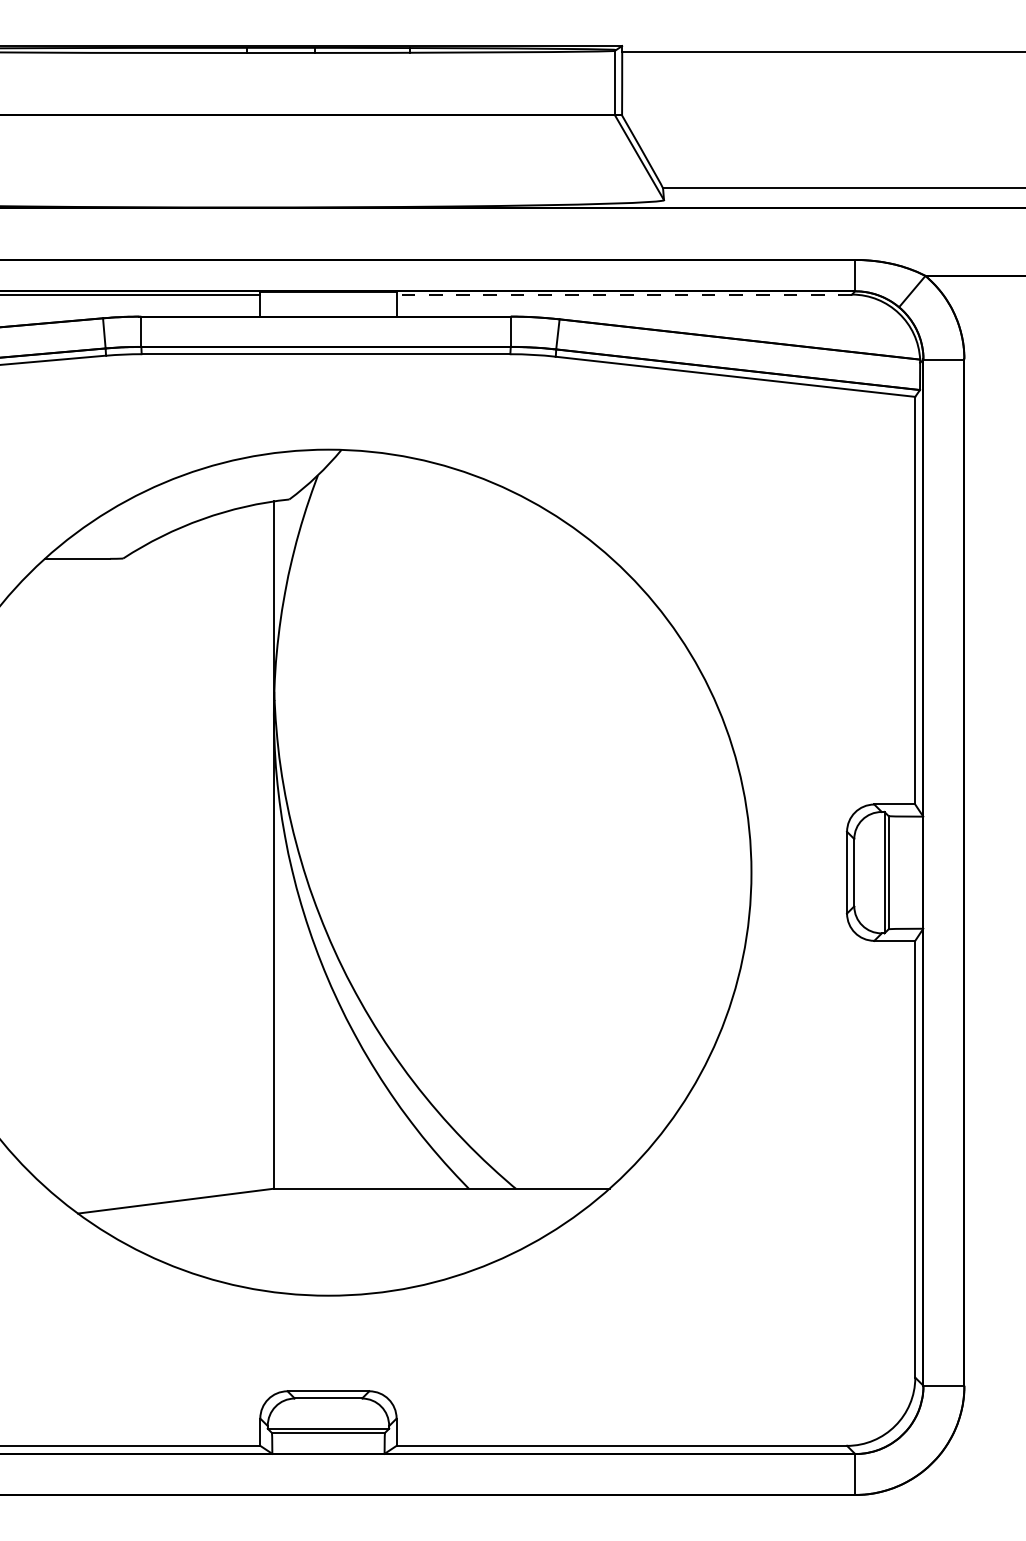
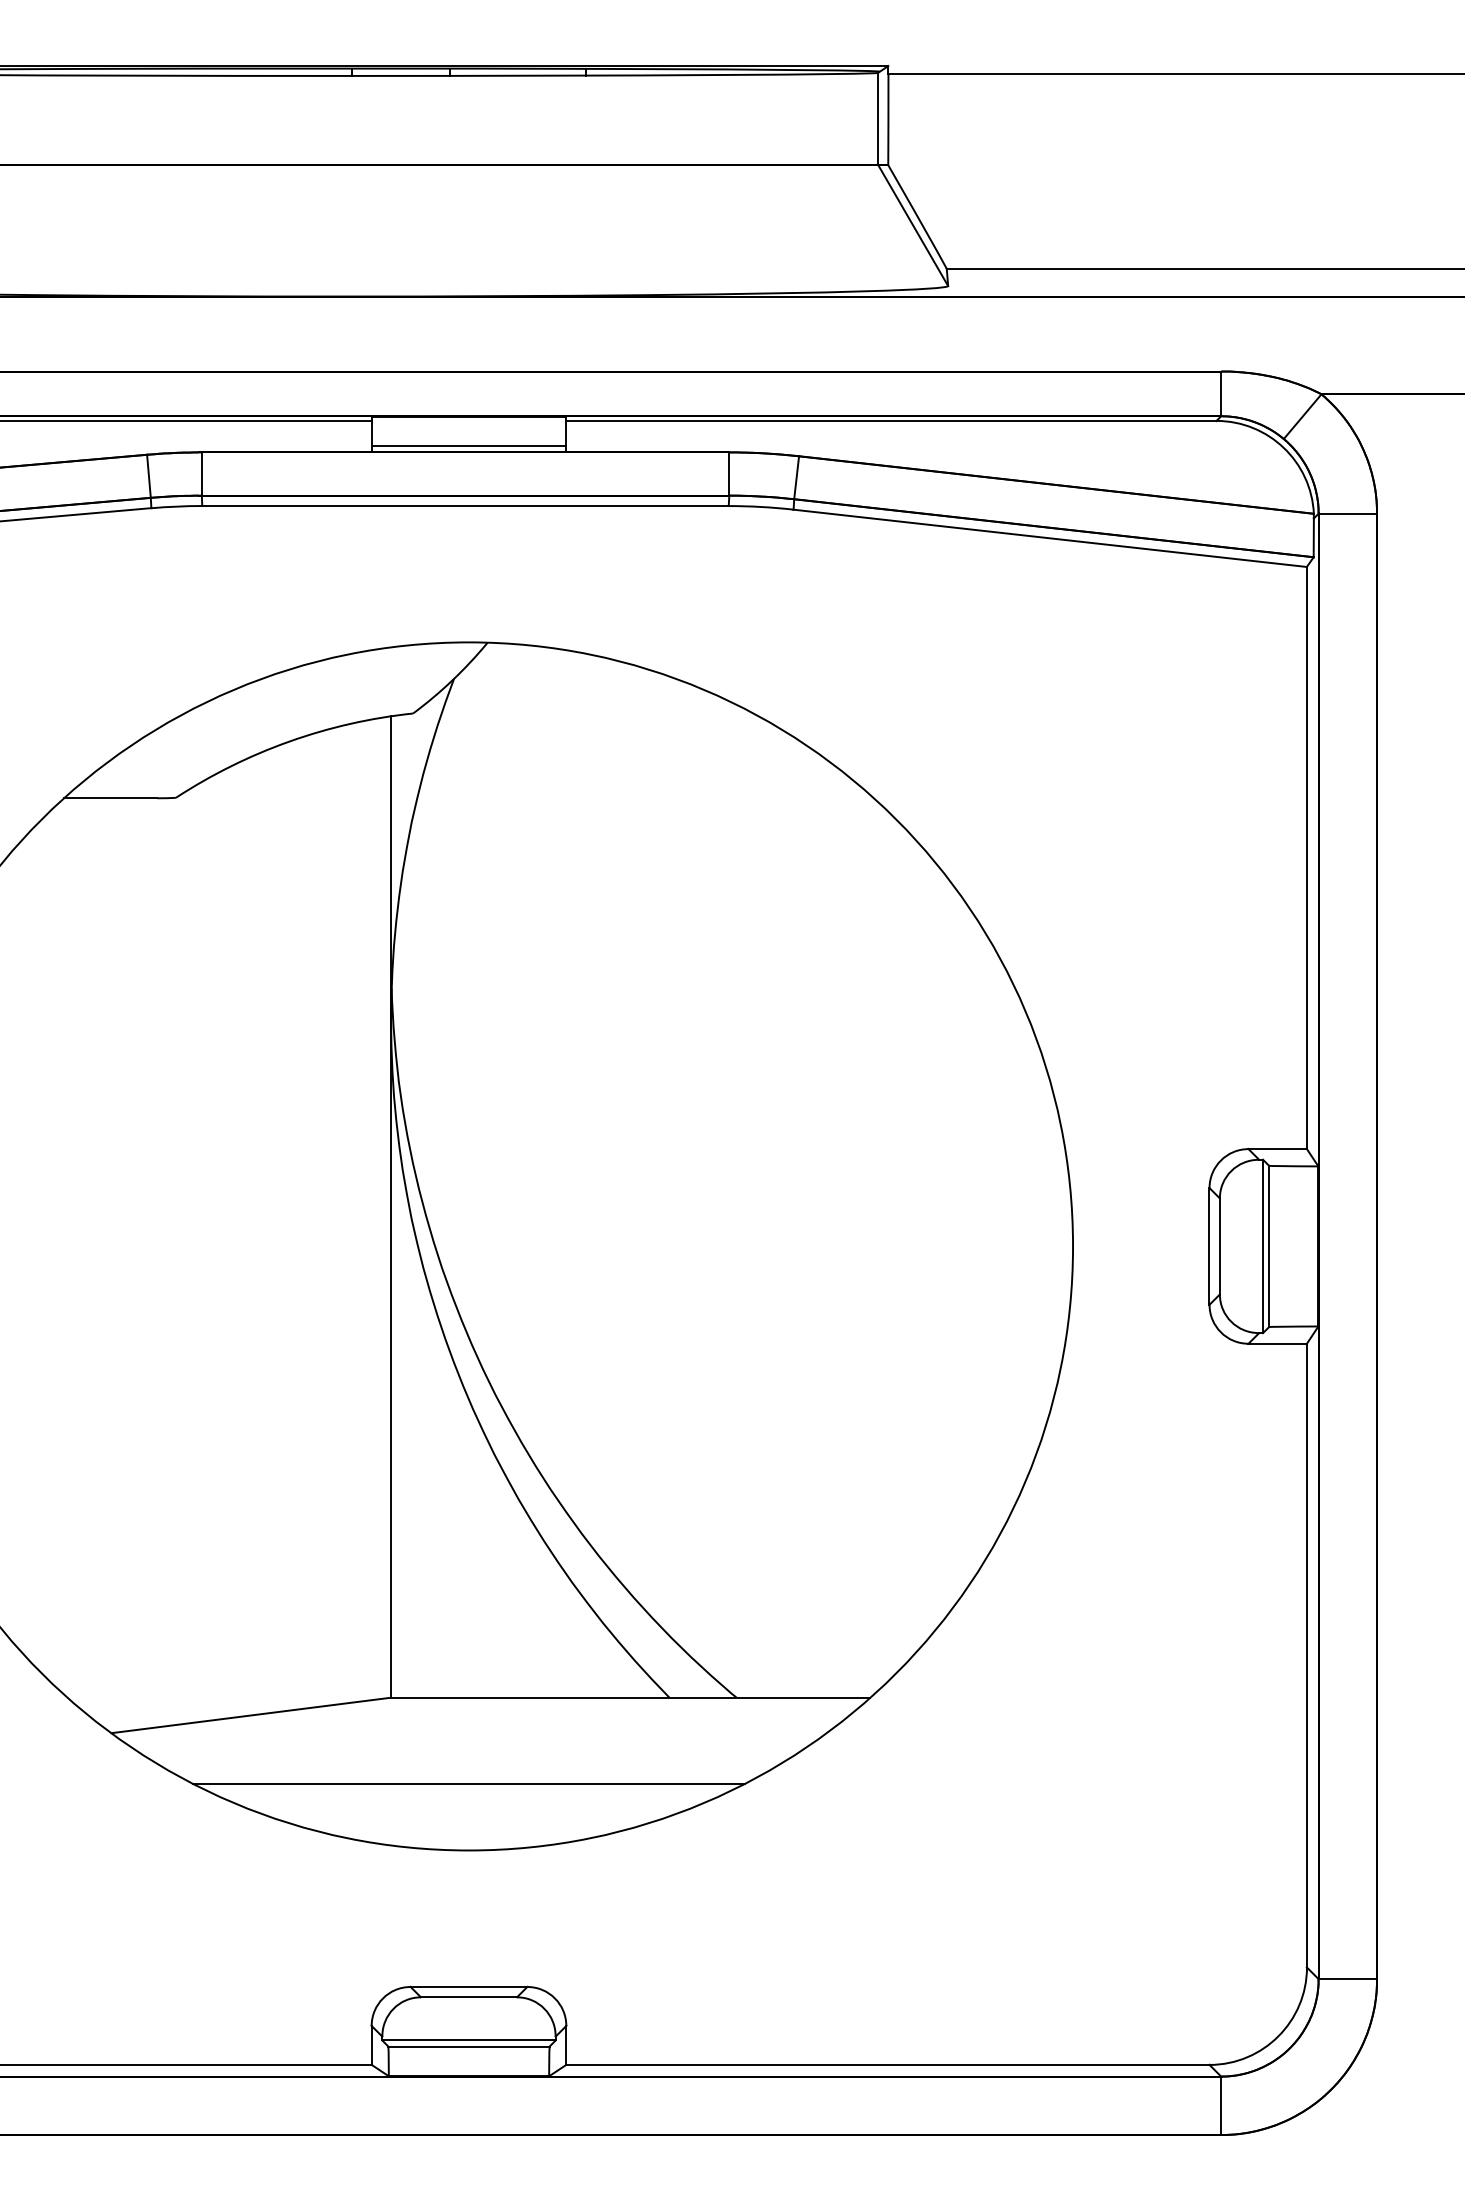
line: (623, 294) -> (890, 421), dashed -> solid
line: (328, 312) -> (468, 446), added
line: (328, 1248) -> (468, 1783), added

